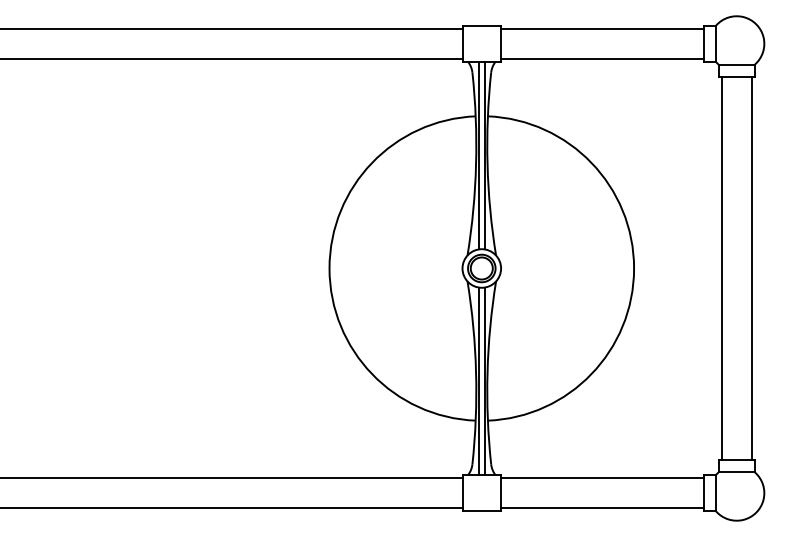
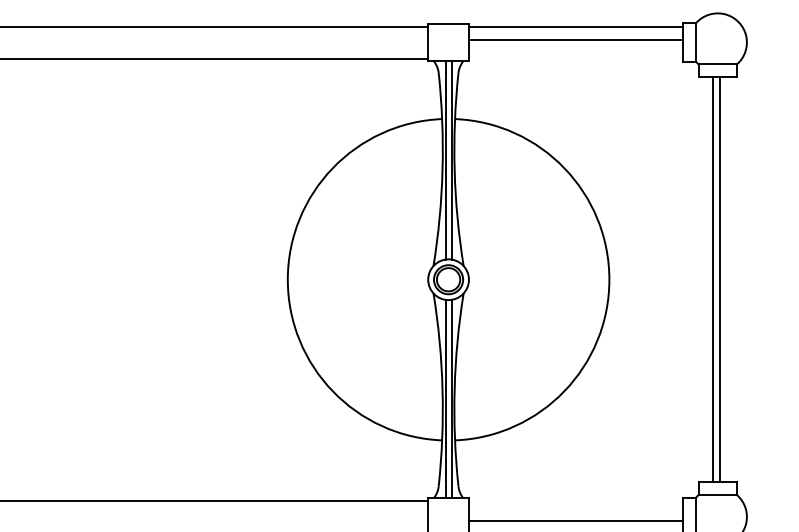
line: (602, 59) -> (576, 40), moved
line: (721, 268) -> (719, 279), moved
line: (751, 268) -> (712, 279), moved
line: (602, 478) -> (576, 521), moved

